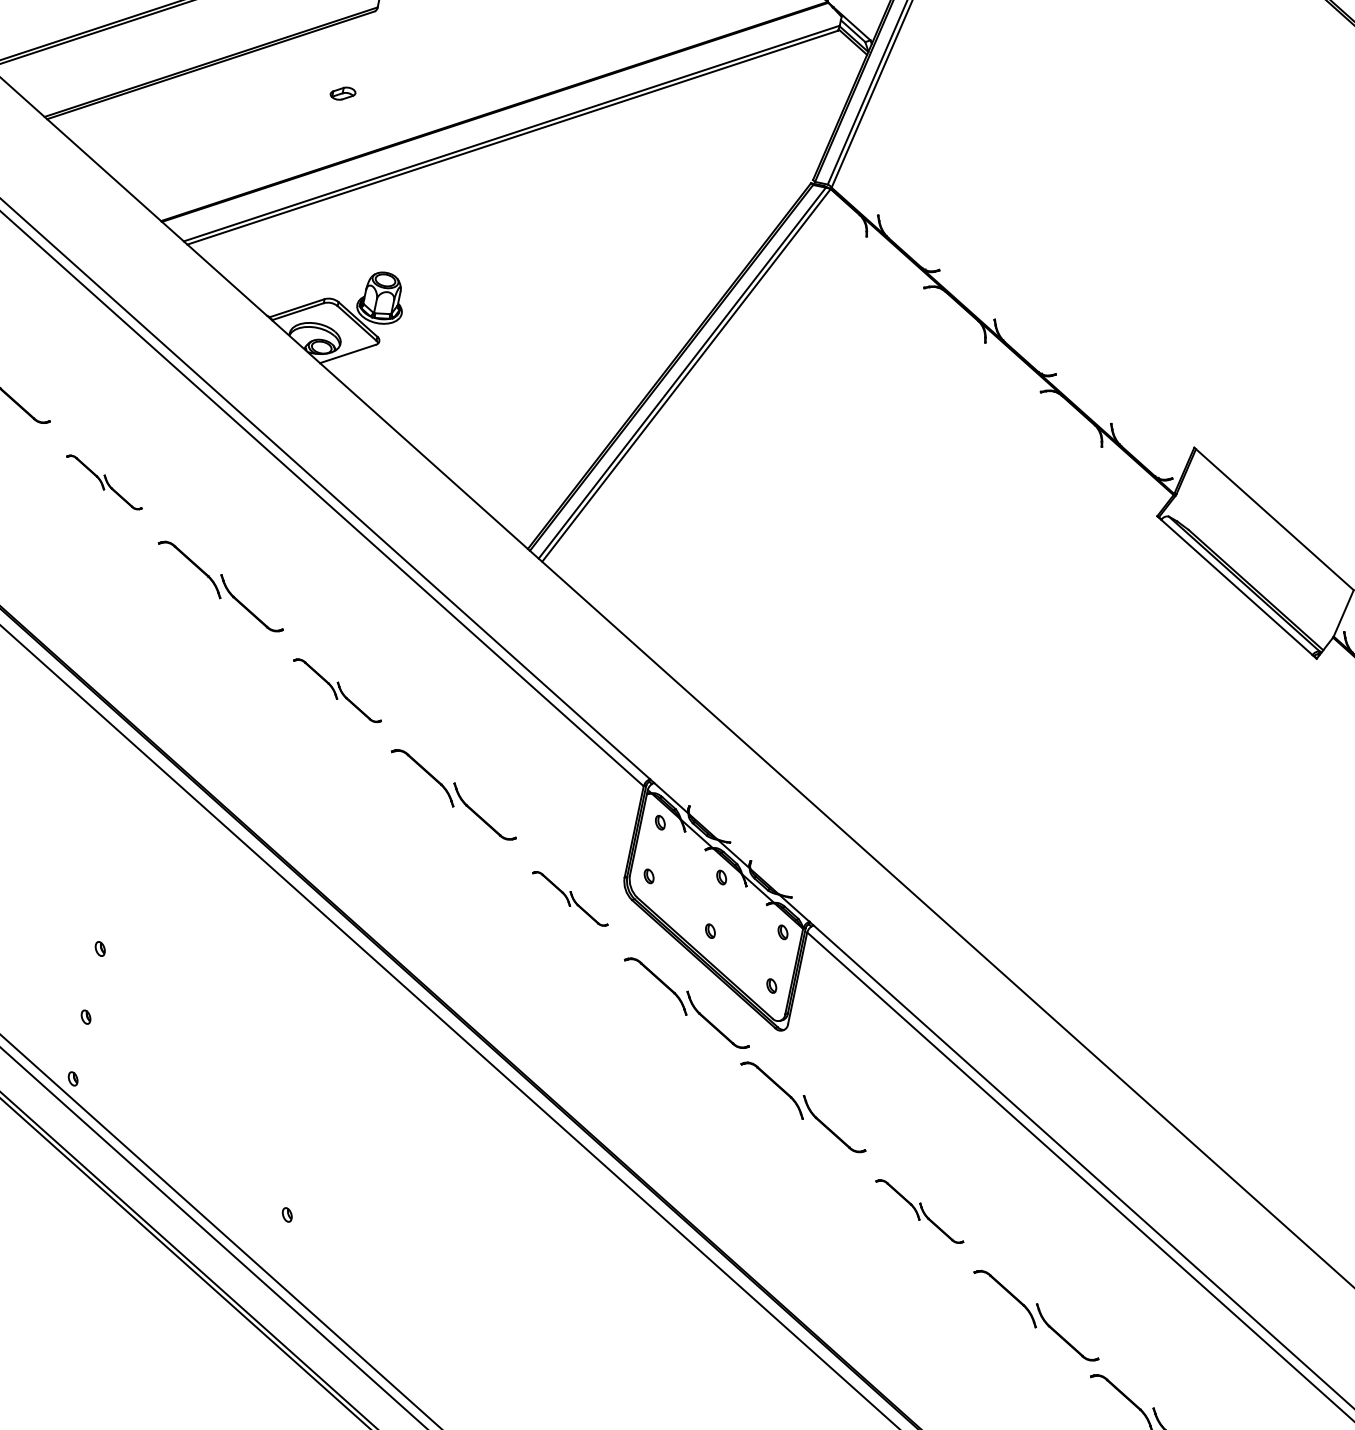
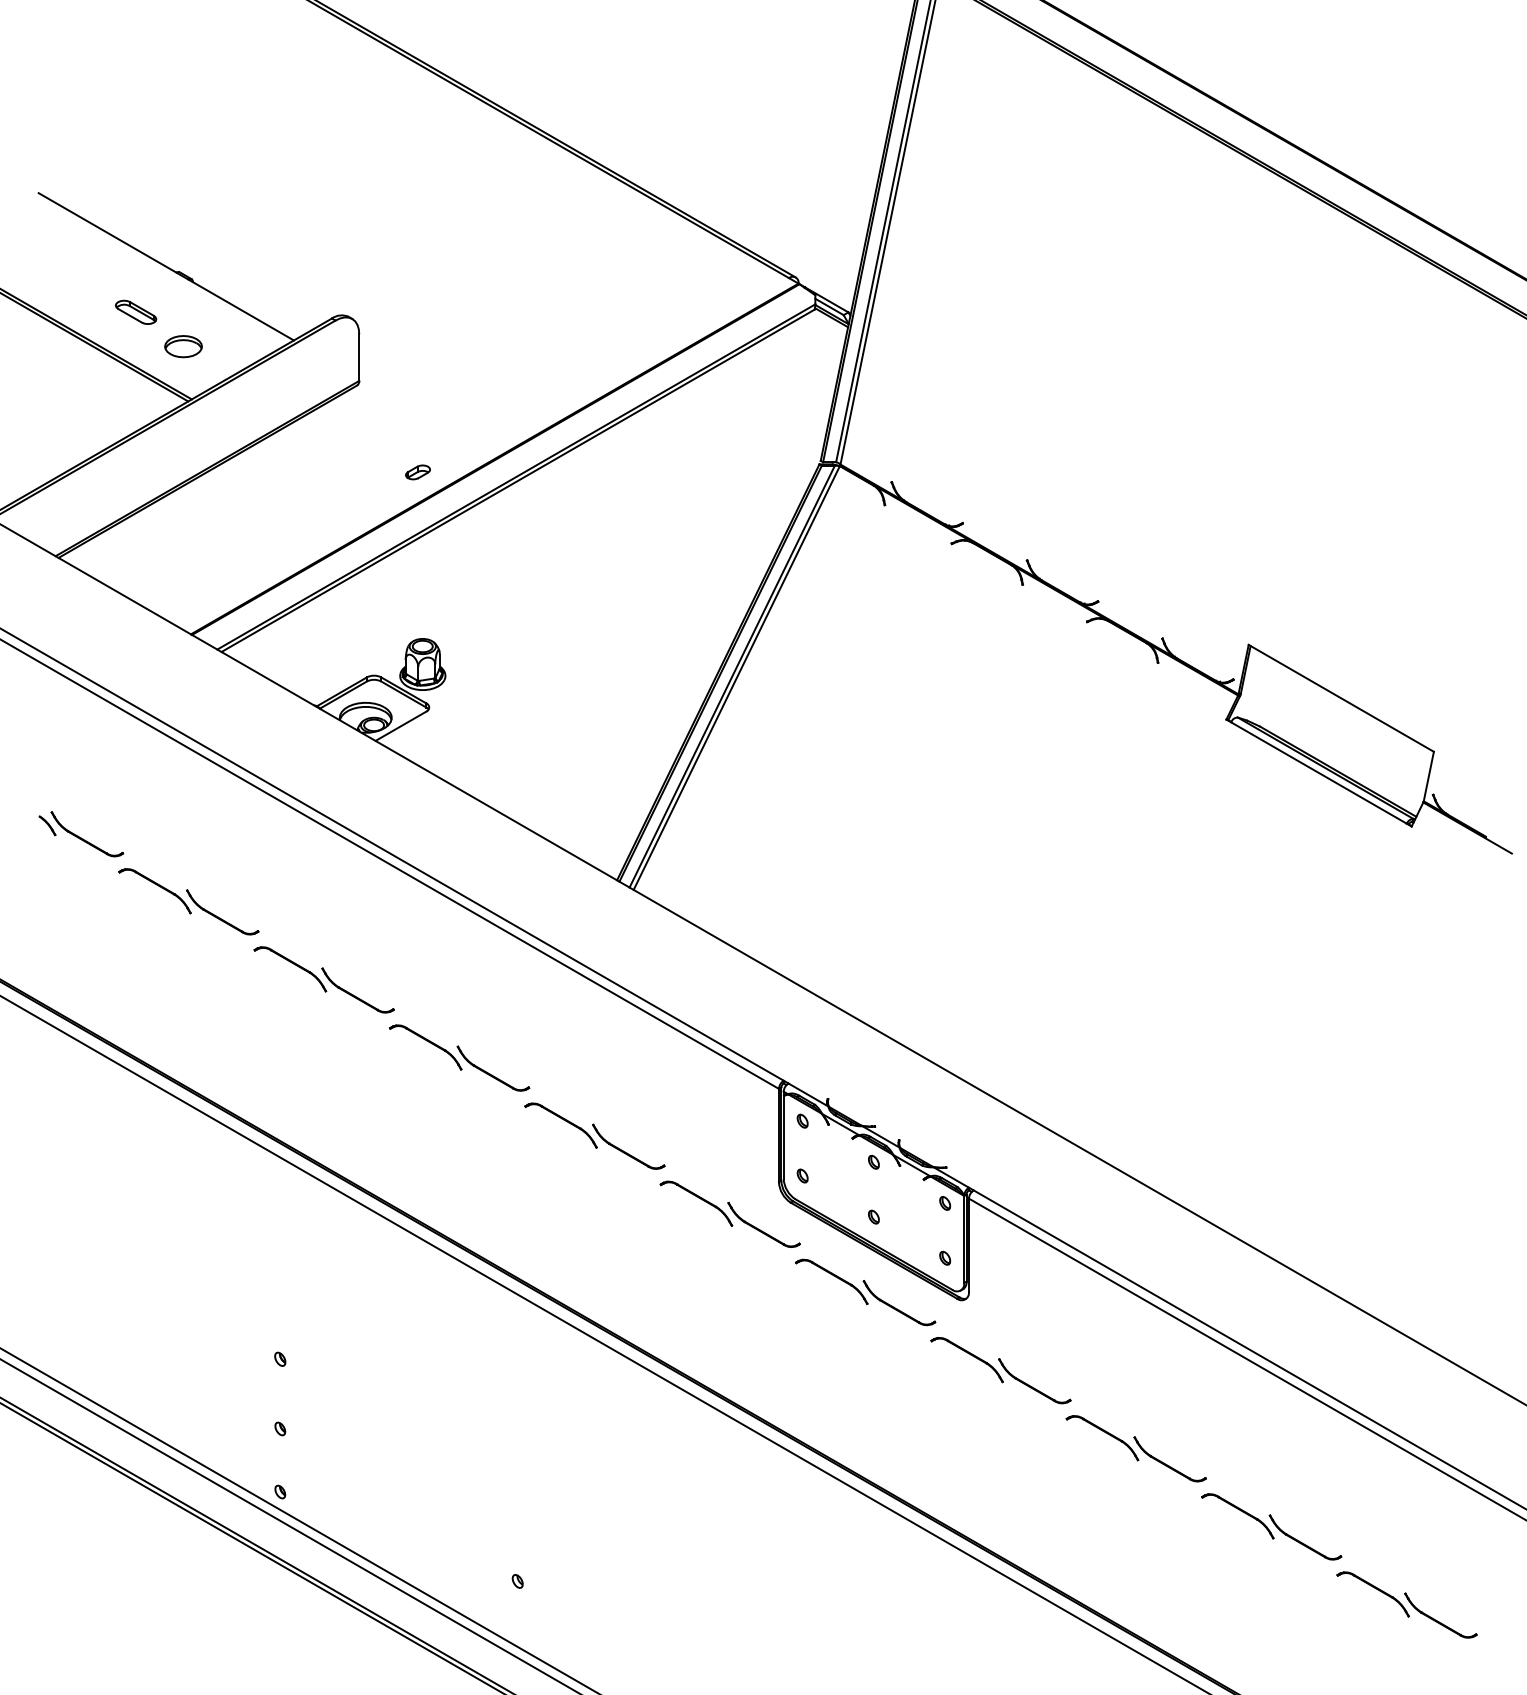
part: (342, 93) -> (417, 472), moved
part: (104, 482) -> (188, 901), size x1.67
part: (337, 690) -> (459, 1057), size x1.43
part: (569, 898) -> (729, 1213), size x1.67
part: (919, 1211) -> (1135, 1448), size x1.43

